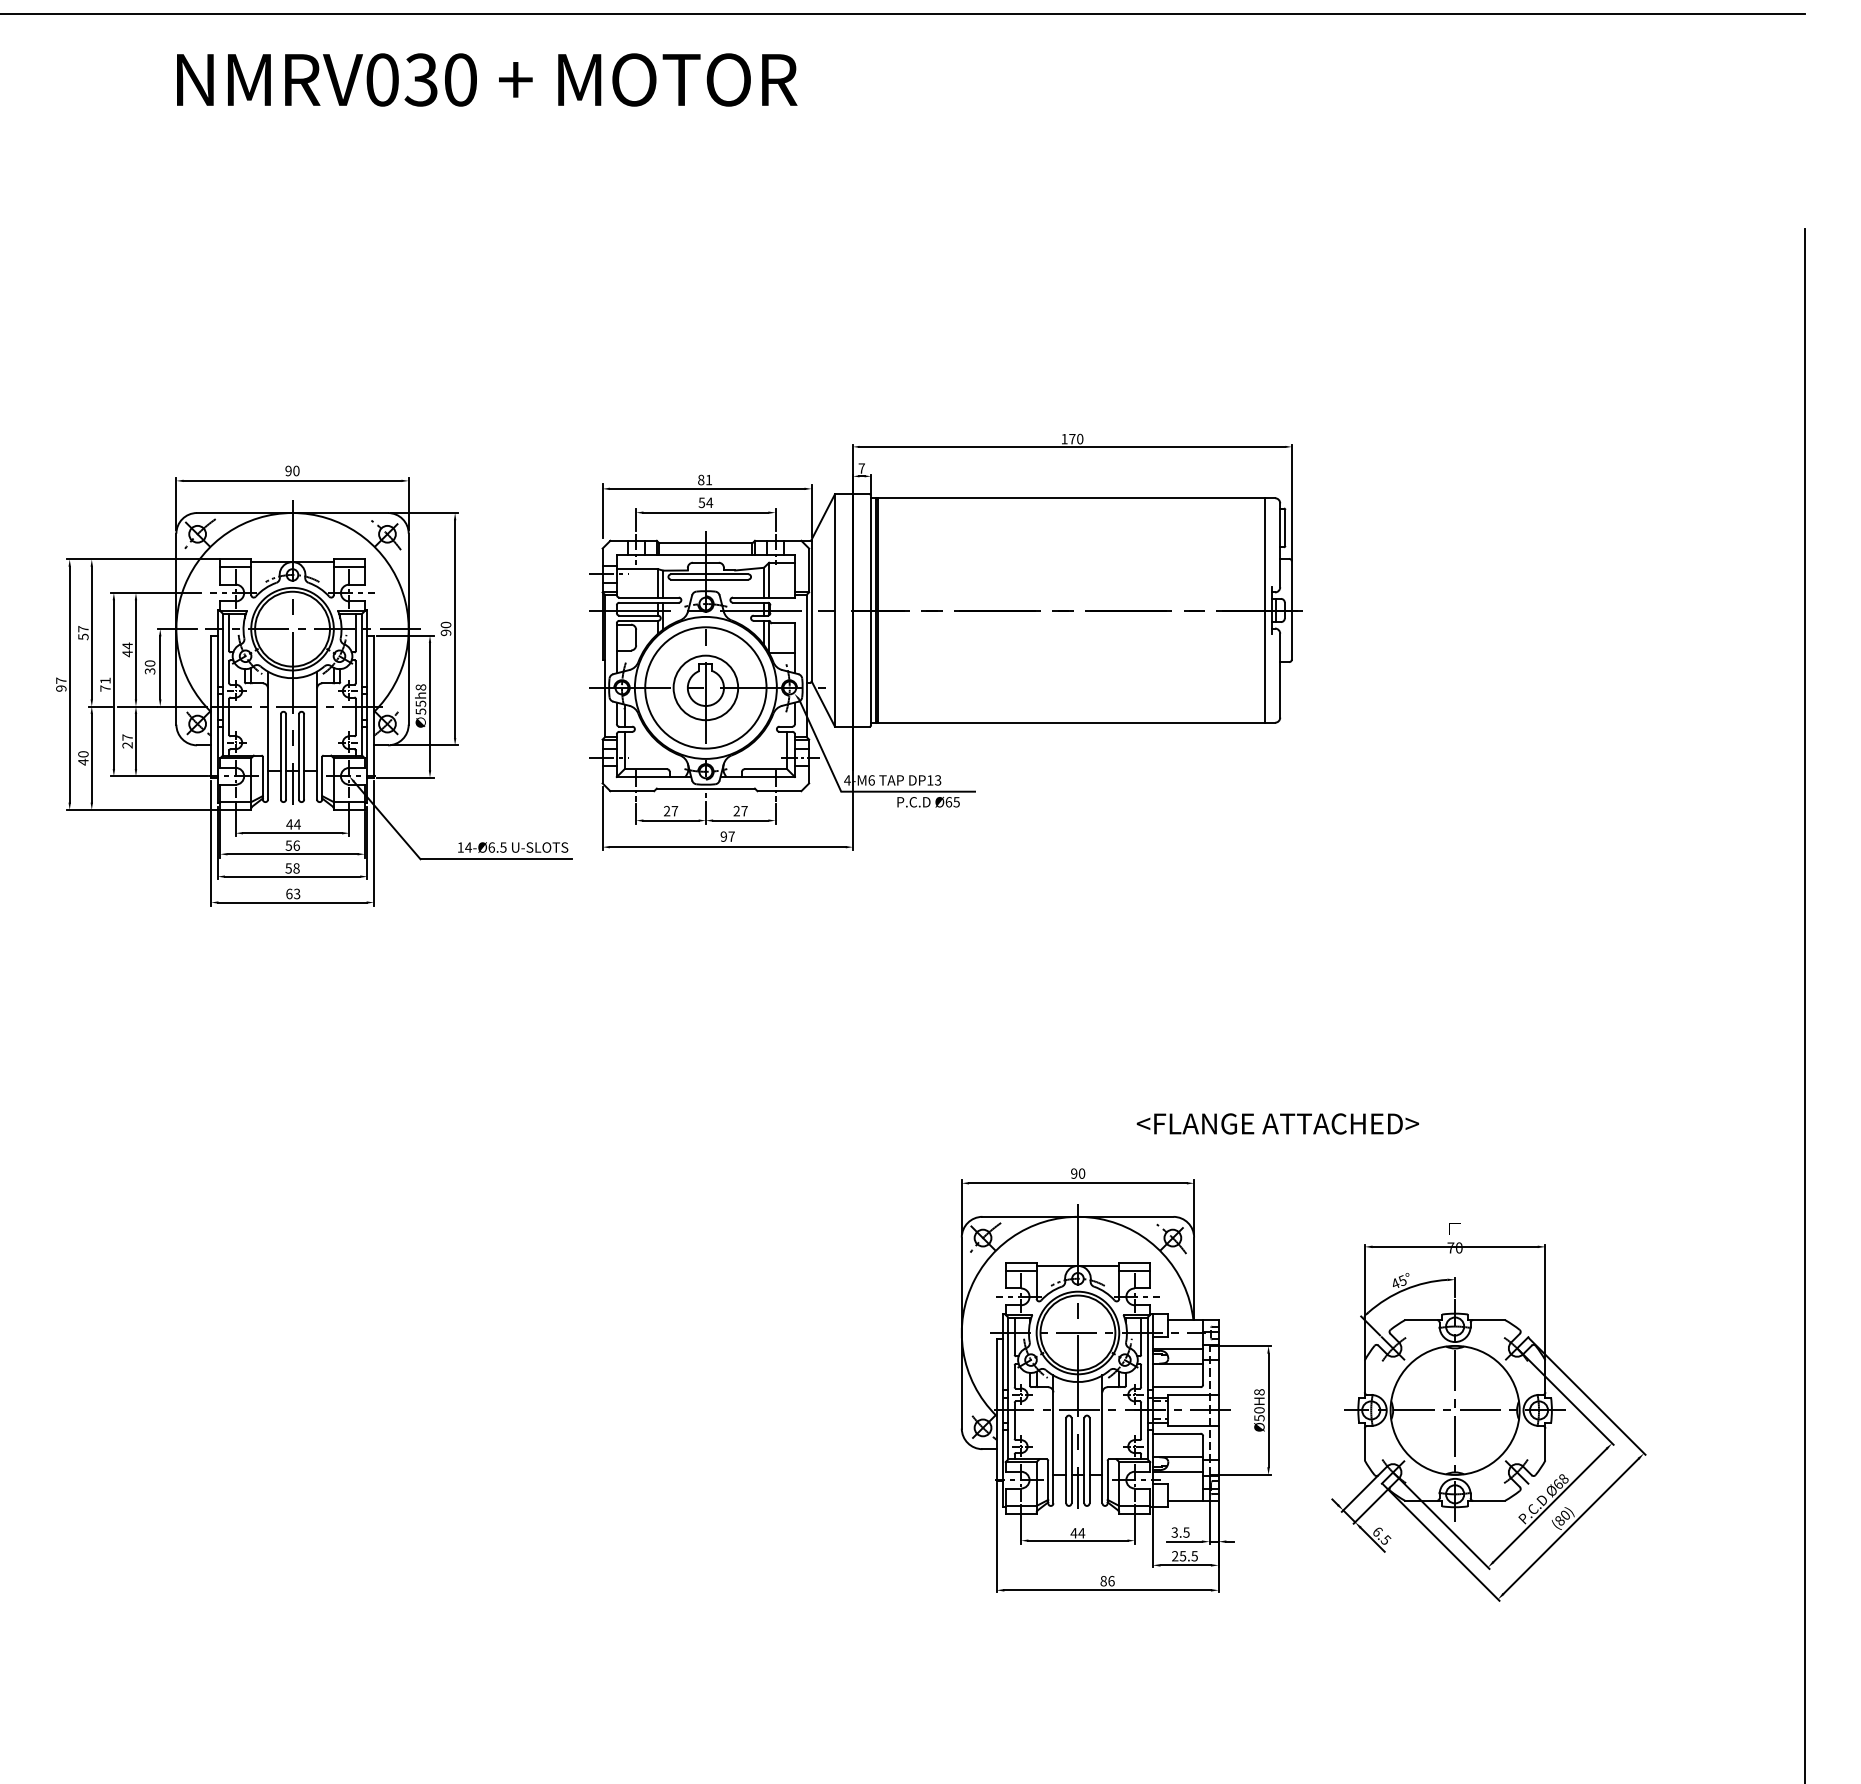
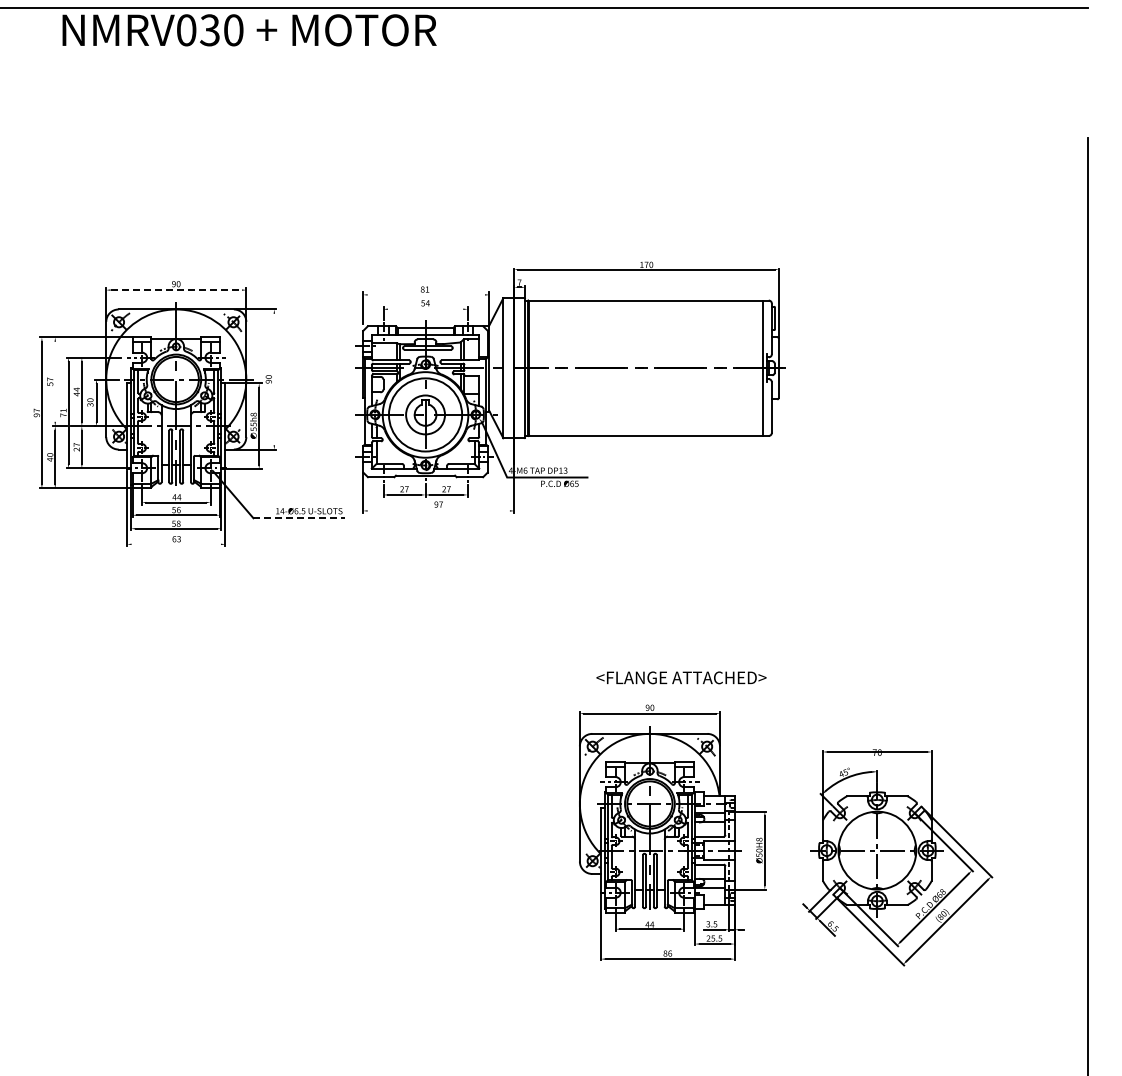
text: (486, 80) -> (249, 30), moved
line: (292, 481) -> (176, 290), solid -> dashed
line: (707, 488) -> (426, 294), removed
line: (705, 513) -> (425, 309), removed
line: (455, 629) -> (274, 379), removed
line: (92, 632) -> (55, 381), removed
line: (727, 846) -> (438, 510), removed
line: (496, 859) -> (299, 518), solid -> dashed
line: (291, 902) -> (175, 544), removed
text: (1277, 1123) -> (681, 677), moved

